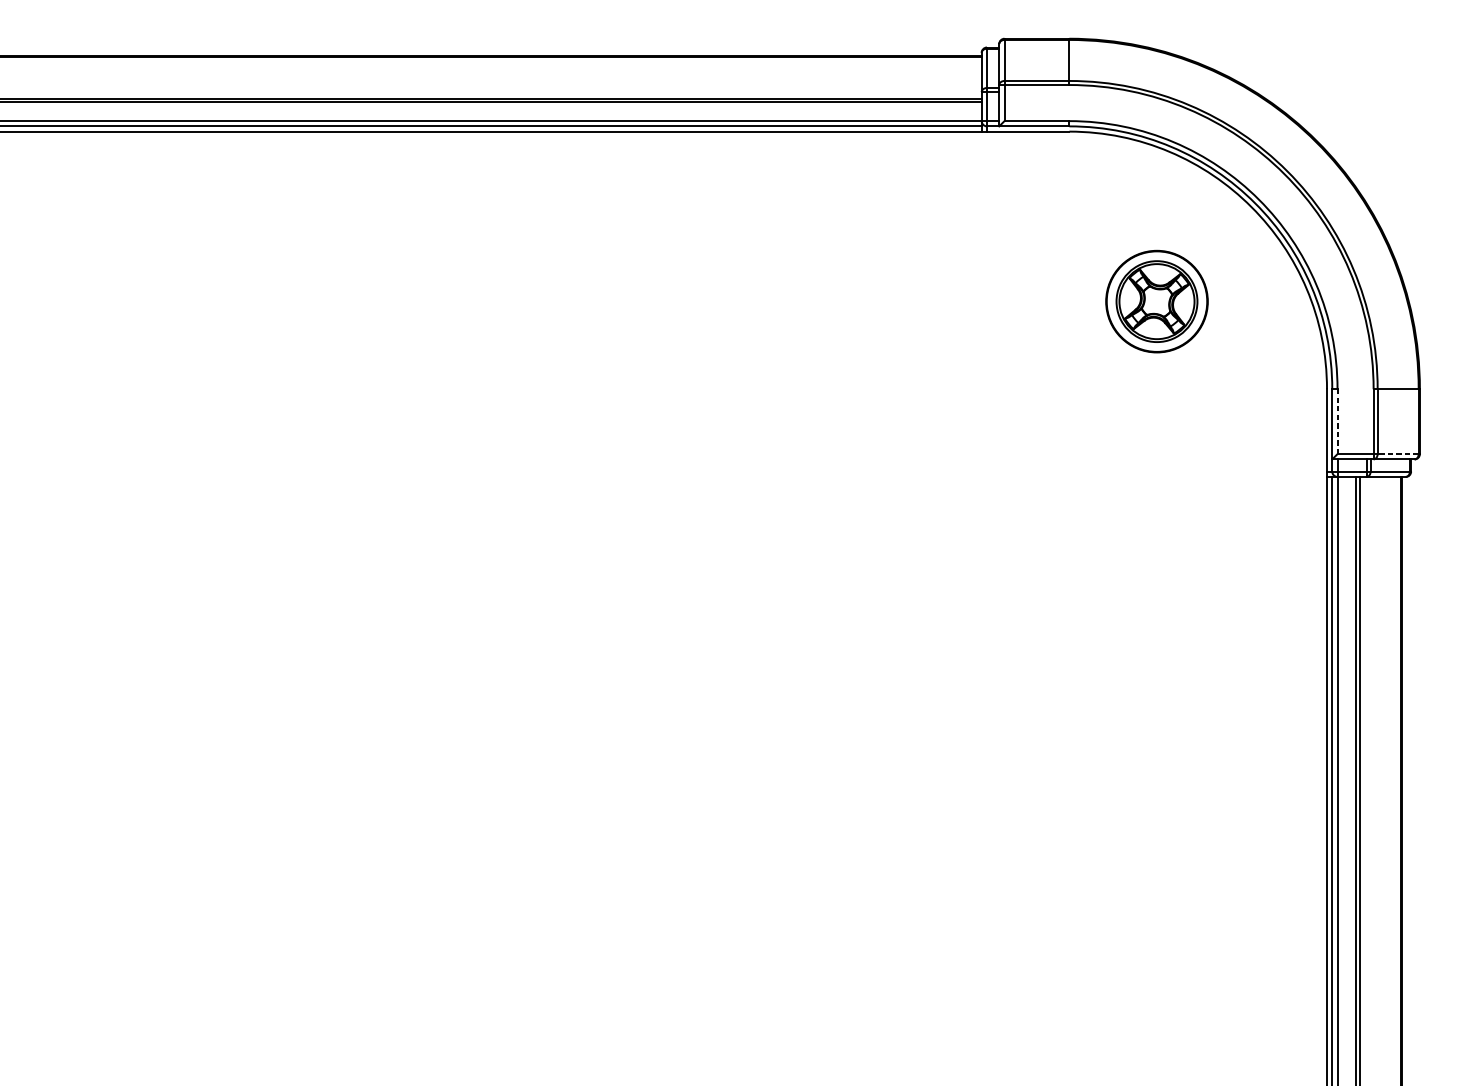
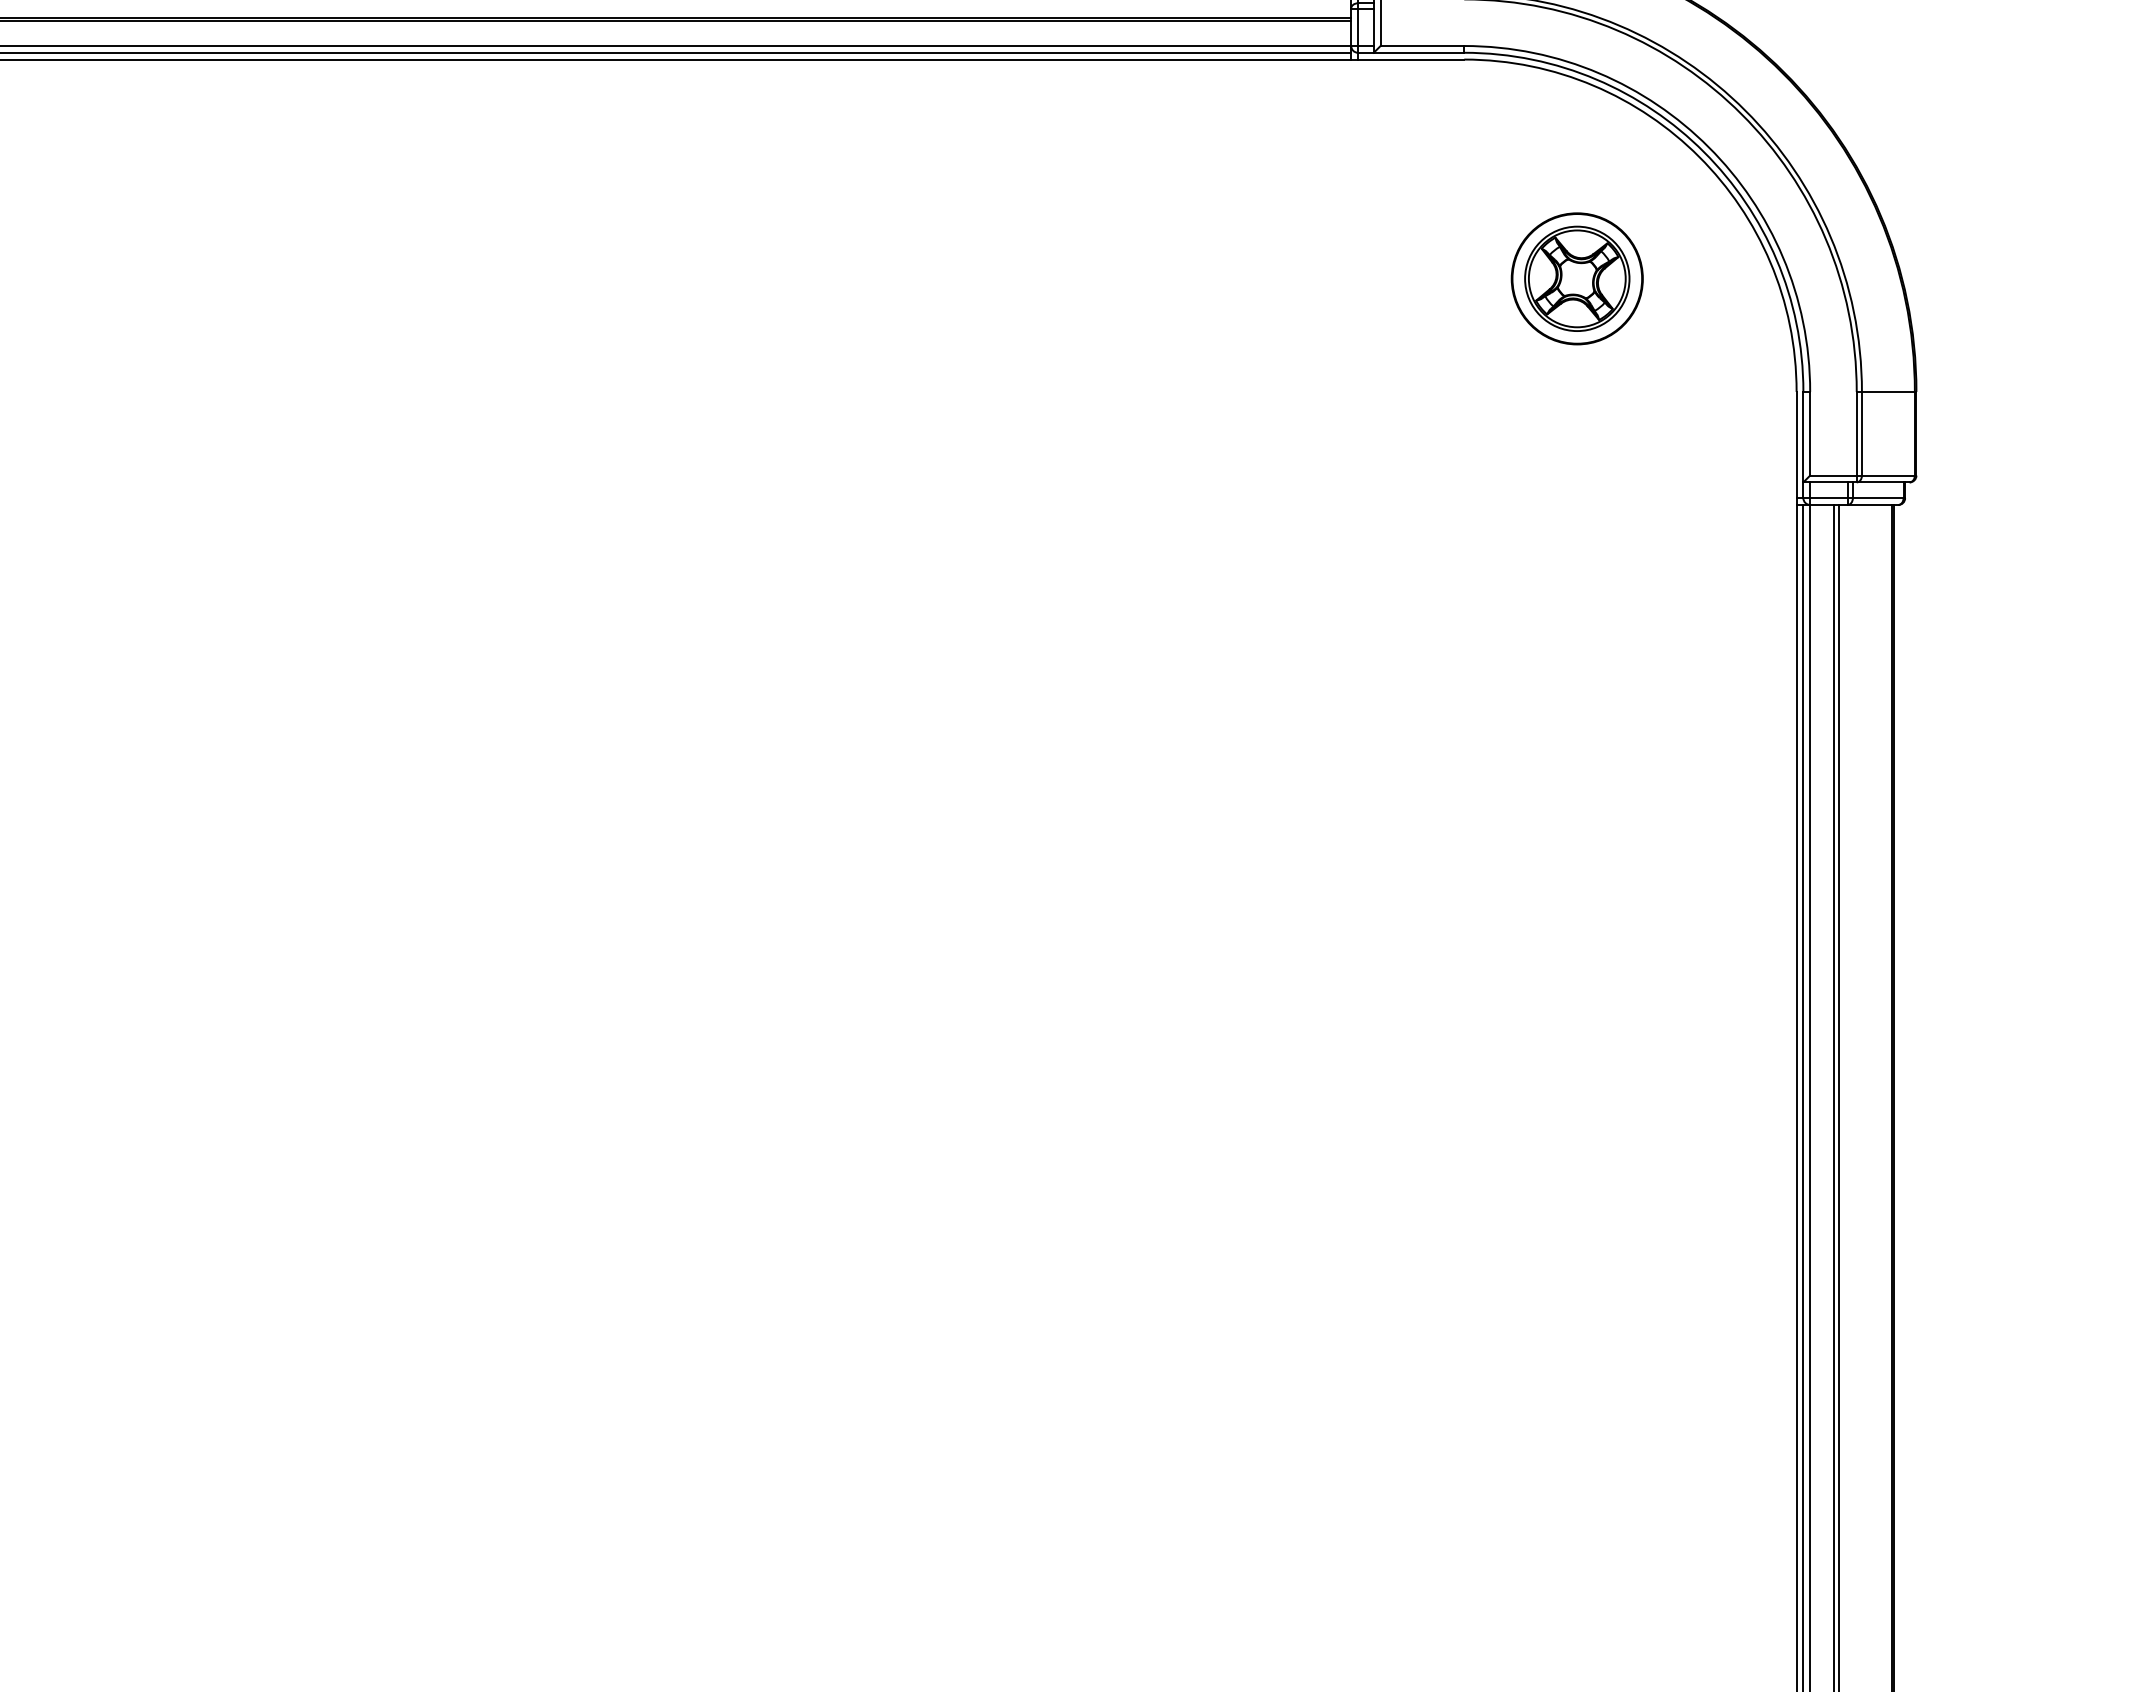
line: (1337, 421) -> (1810, 433), dashed -> solid
line: (1397, 454) -> (1887, 475), dashed -> solid

